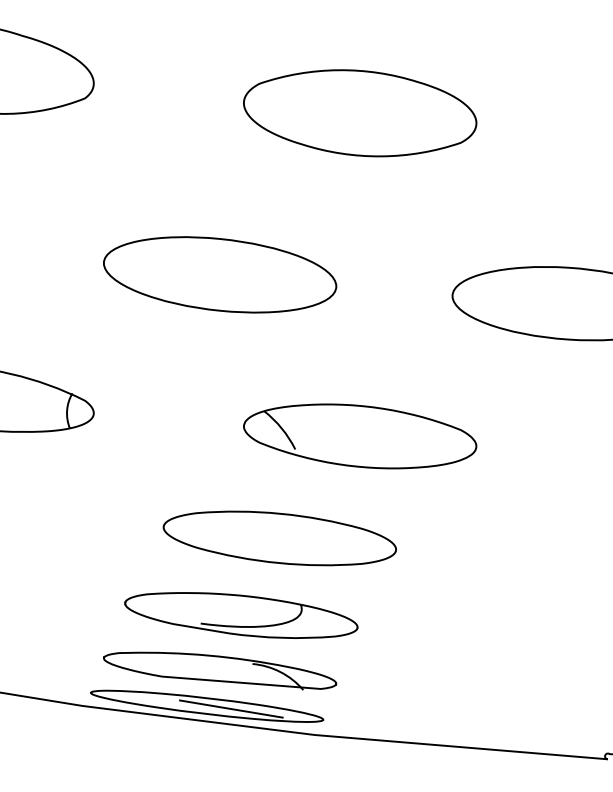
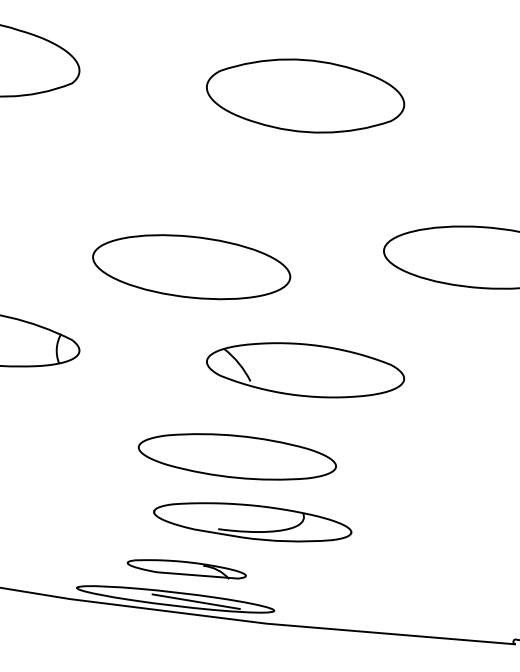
part: (219, 275) -> (191, 267), moved
part: (241, 615) -> (252, 522), moved
part: (219, 671) -> (186, 569), size x0.6

